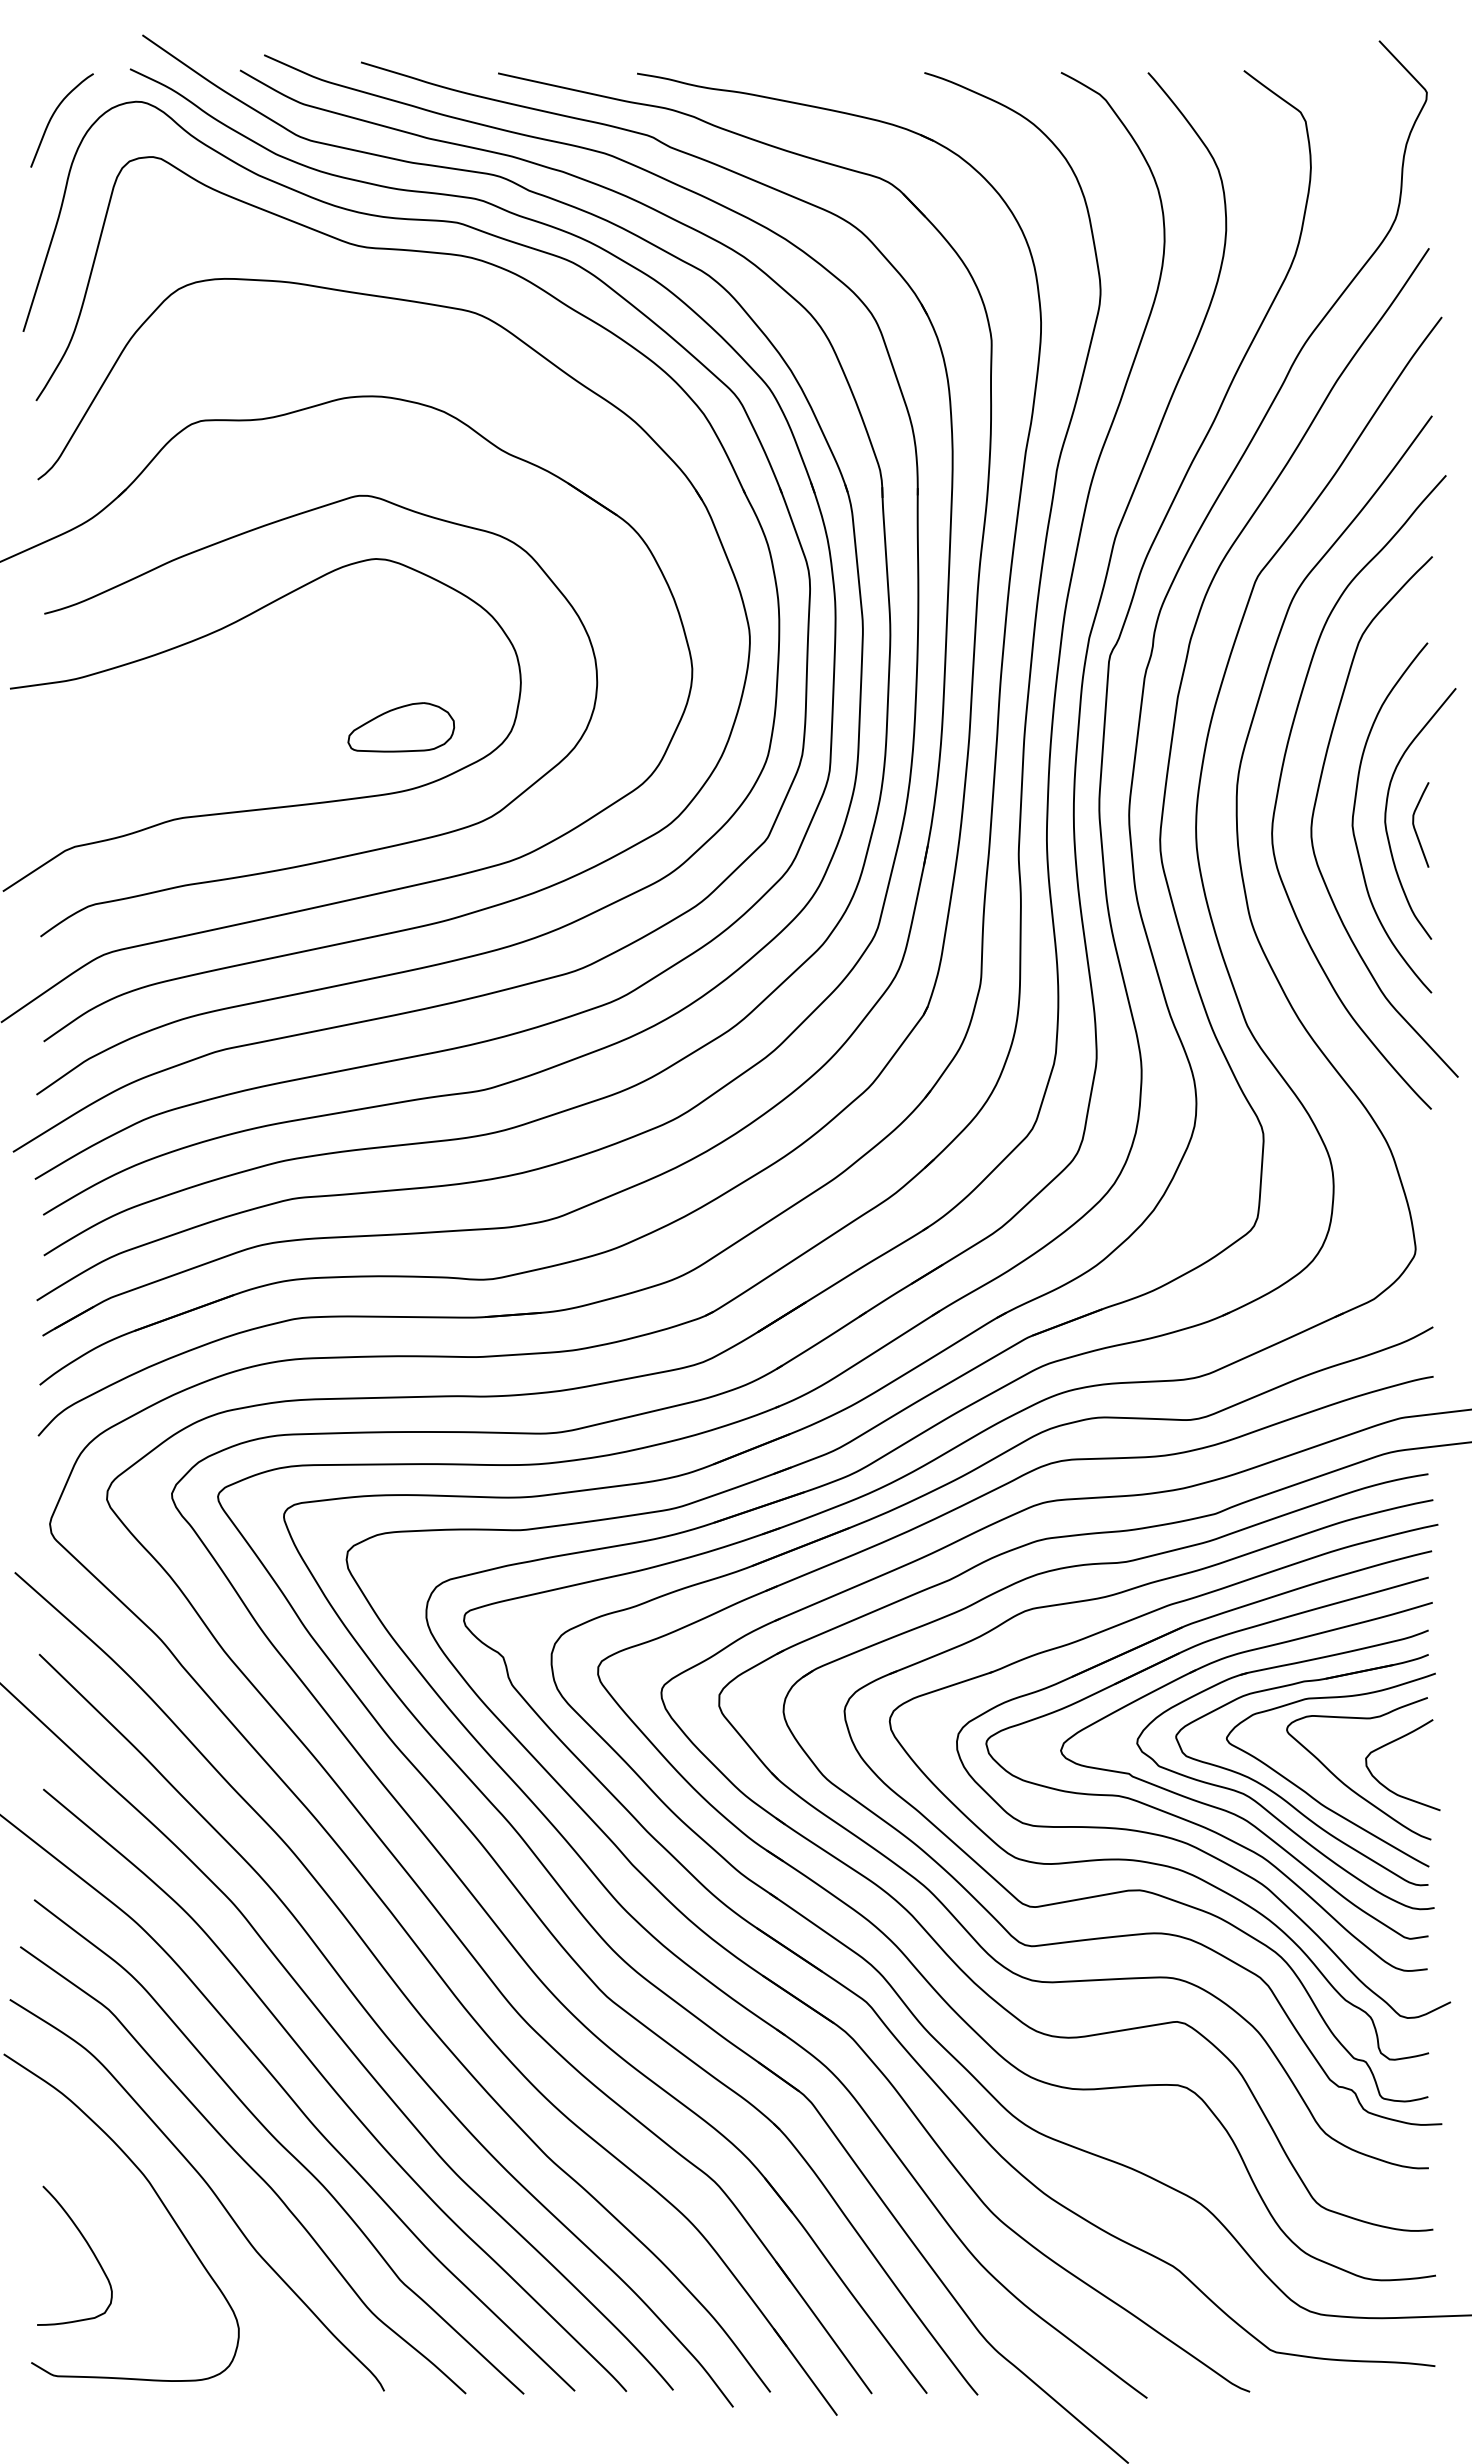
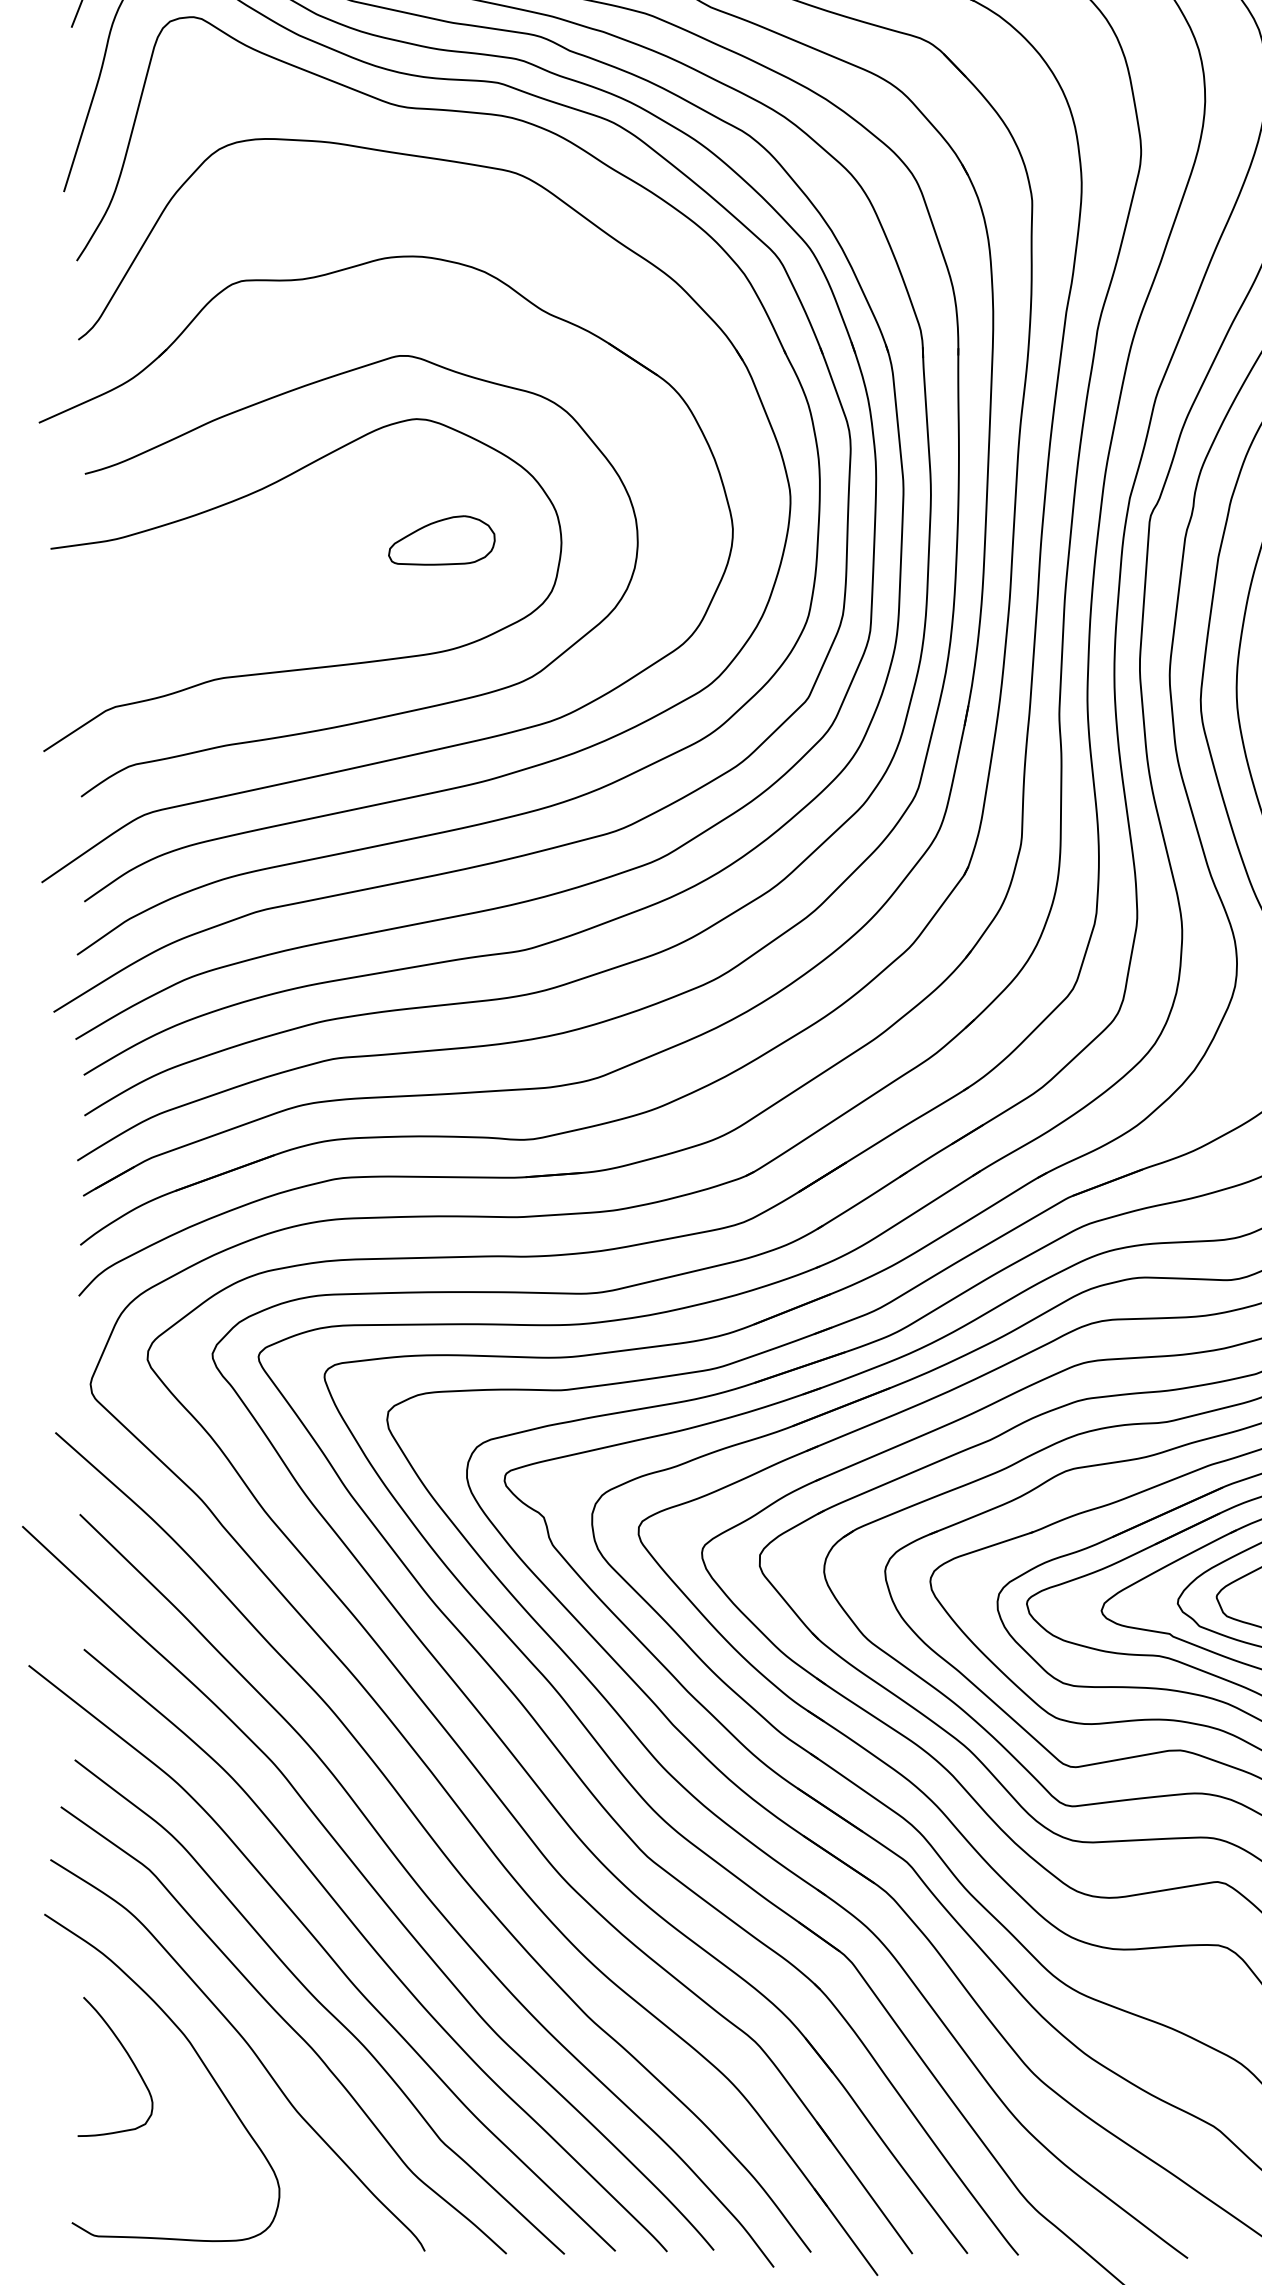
part: (401, 727) -> (442, 540), moved
curve: (87, 2245) -> (128, 2056), moved

